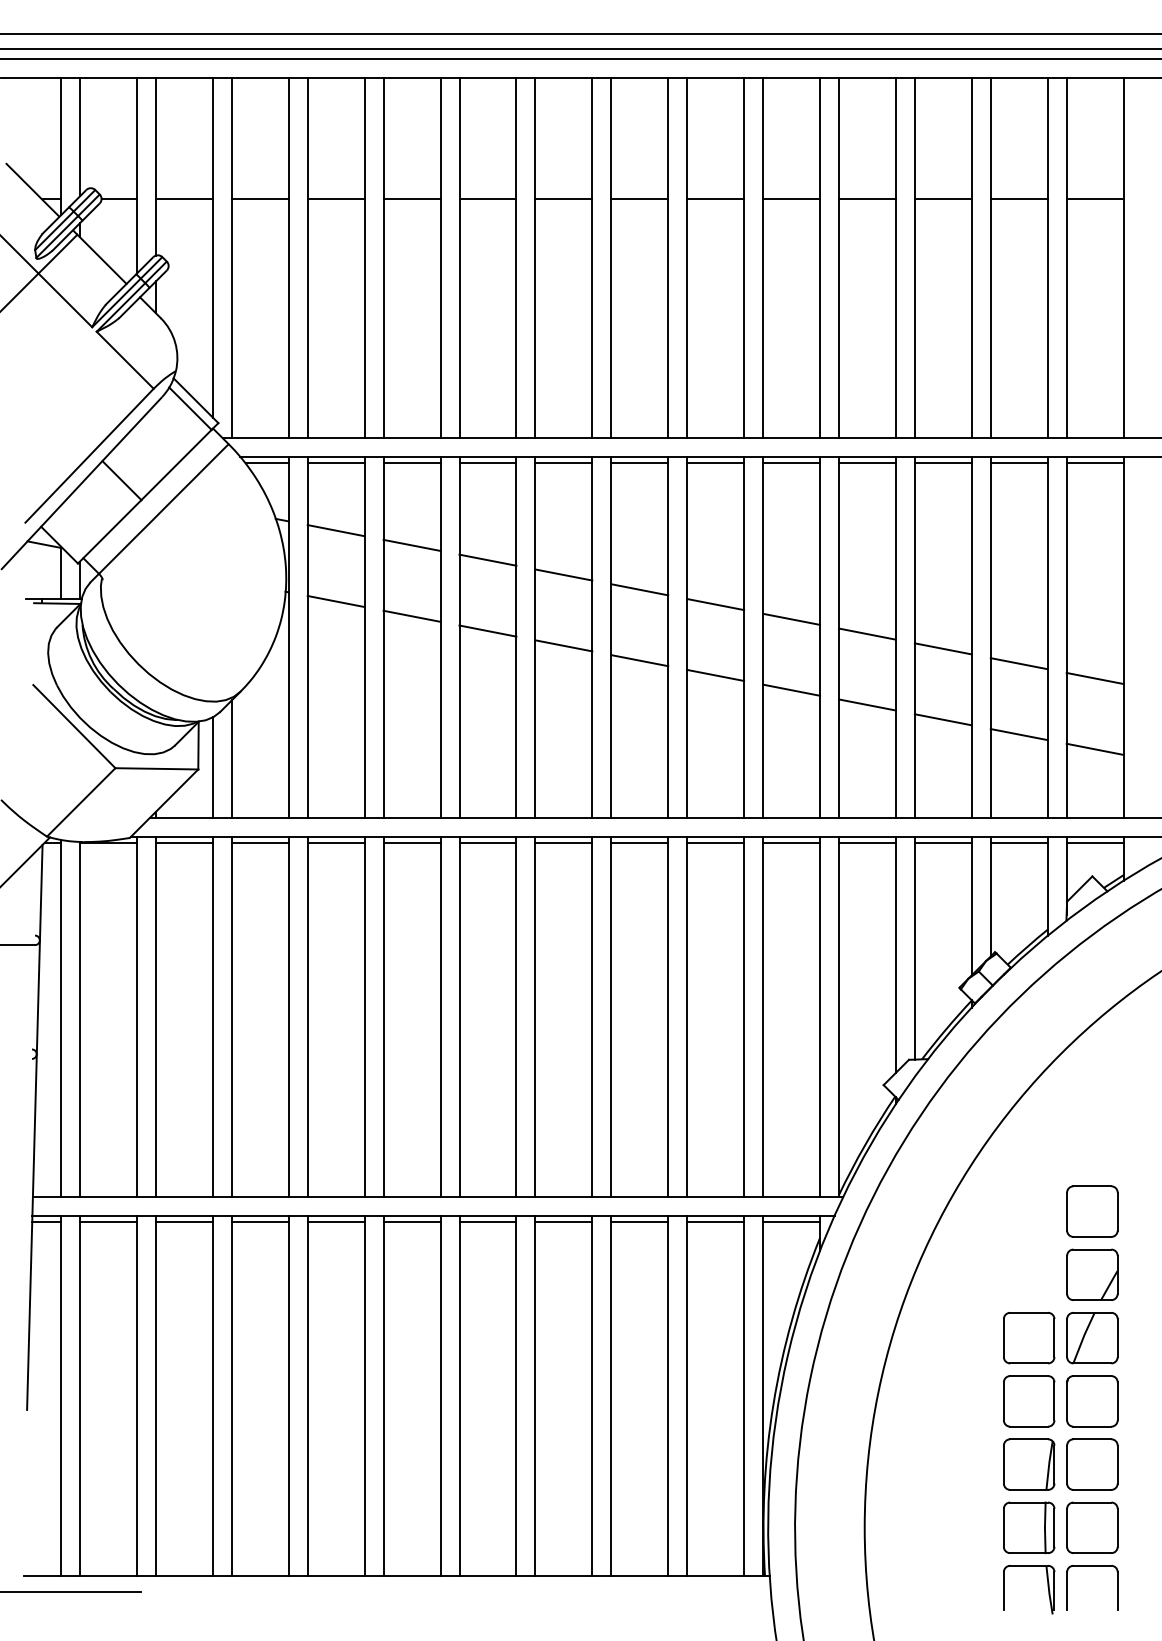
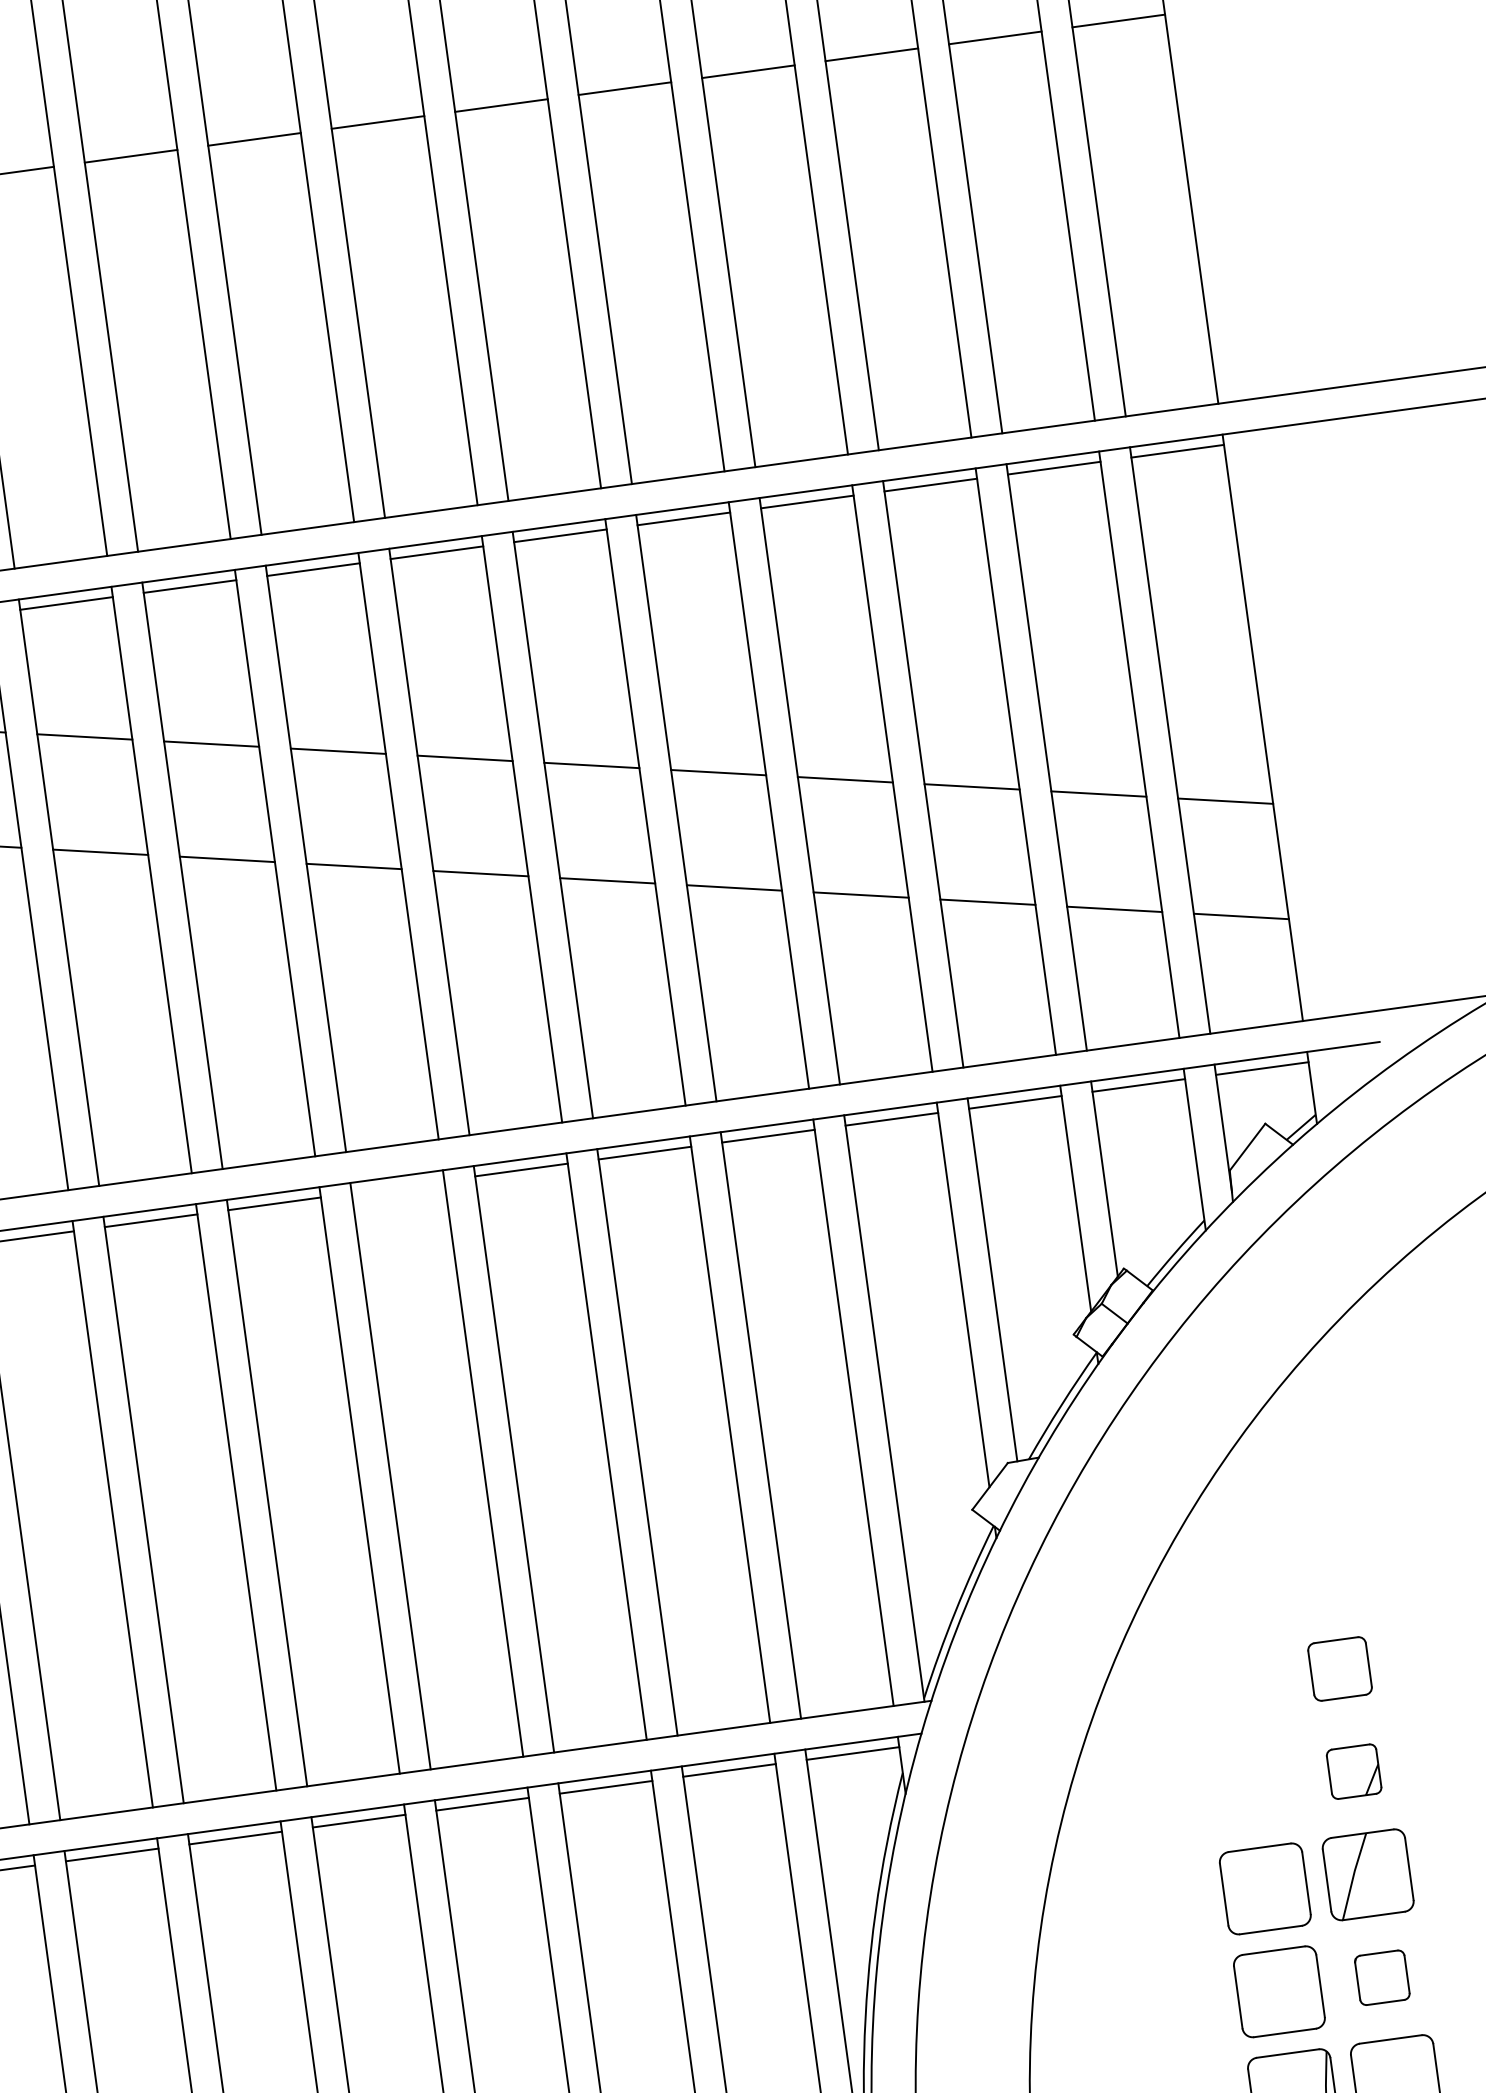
line: (563, 842) -> (397, 1186), removed
part: (1092, 1211) -> (1340, 1668), size x0.7
part: (1092, 1274) -> (1354, 1771), size x0.6
part: (1092, 1401) -> (1382, 1977), size x0.6

